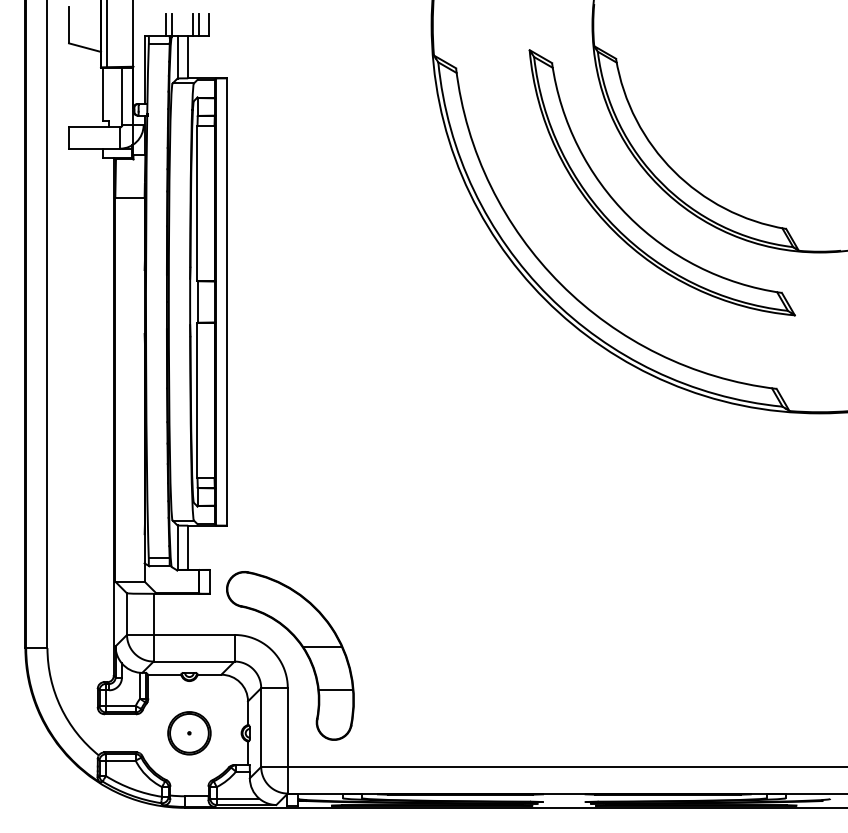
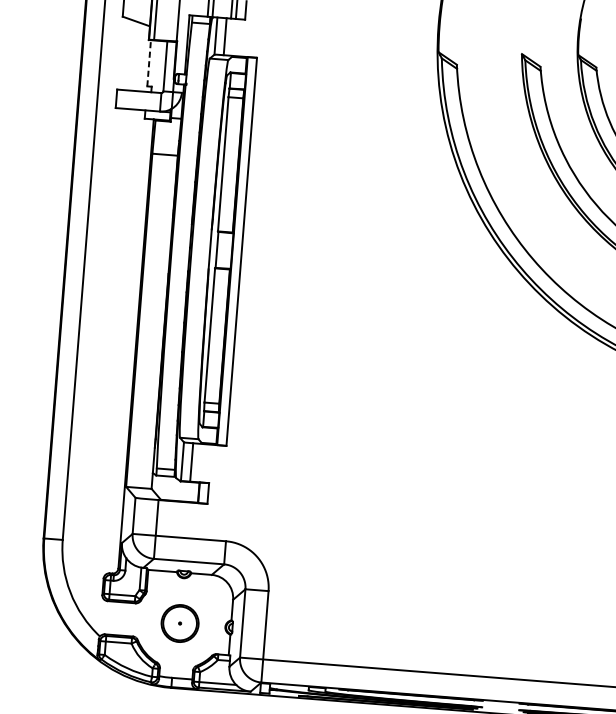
line: (103, 94) -> (149, 63), solid -> dashed
part: (301, 647) -> (283, 556), removed

